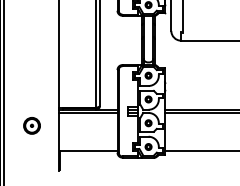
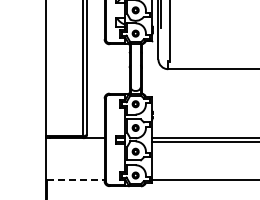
line: (88, 112) -> (75, 141), removed
part: (32, 125) -> (19, 154), removed
line: (88, 150) -> (75, 179), solid -> dashed

